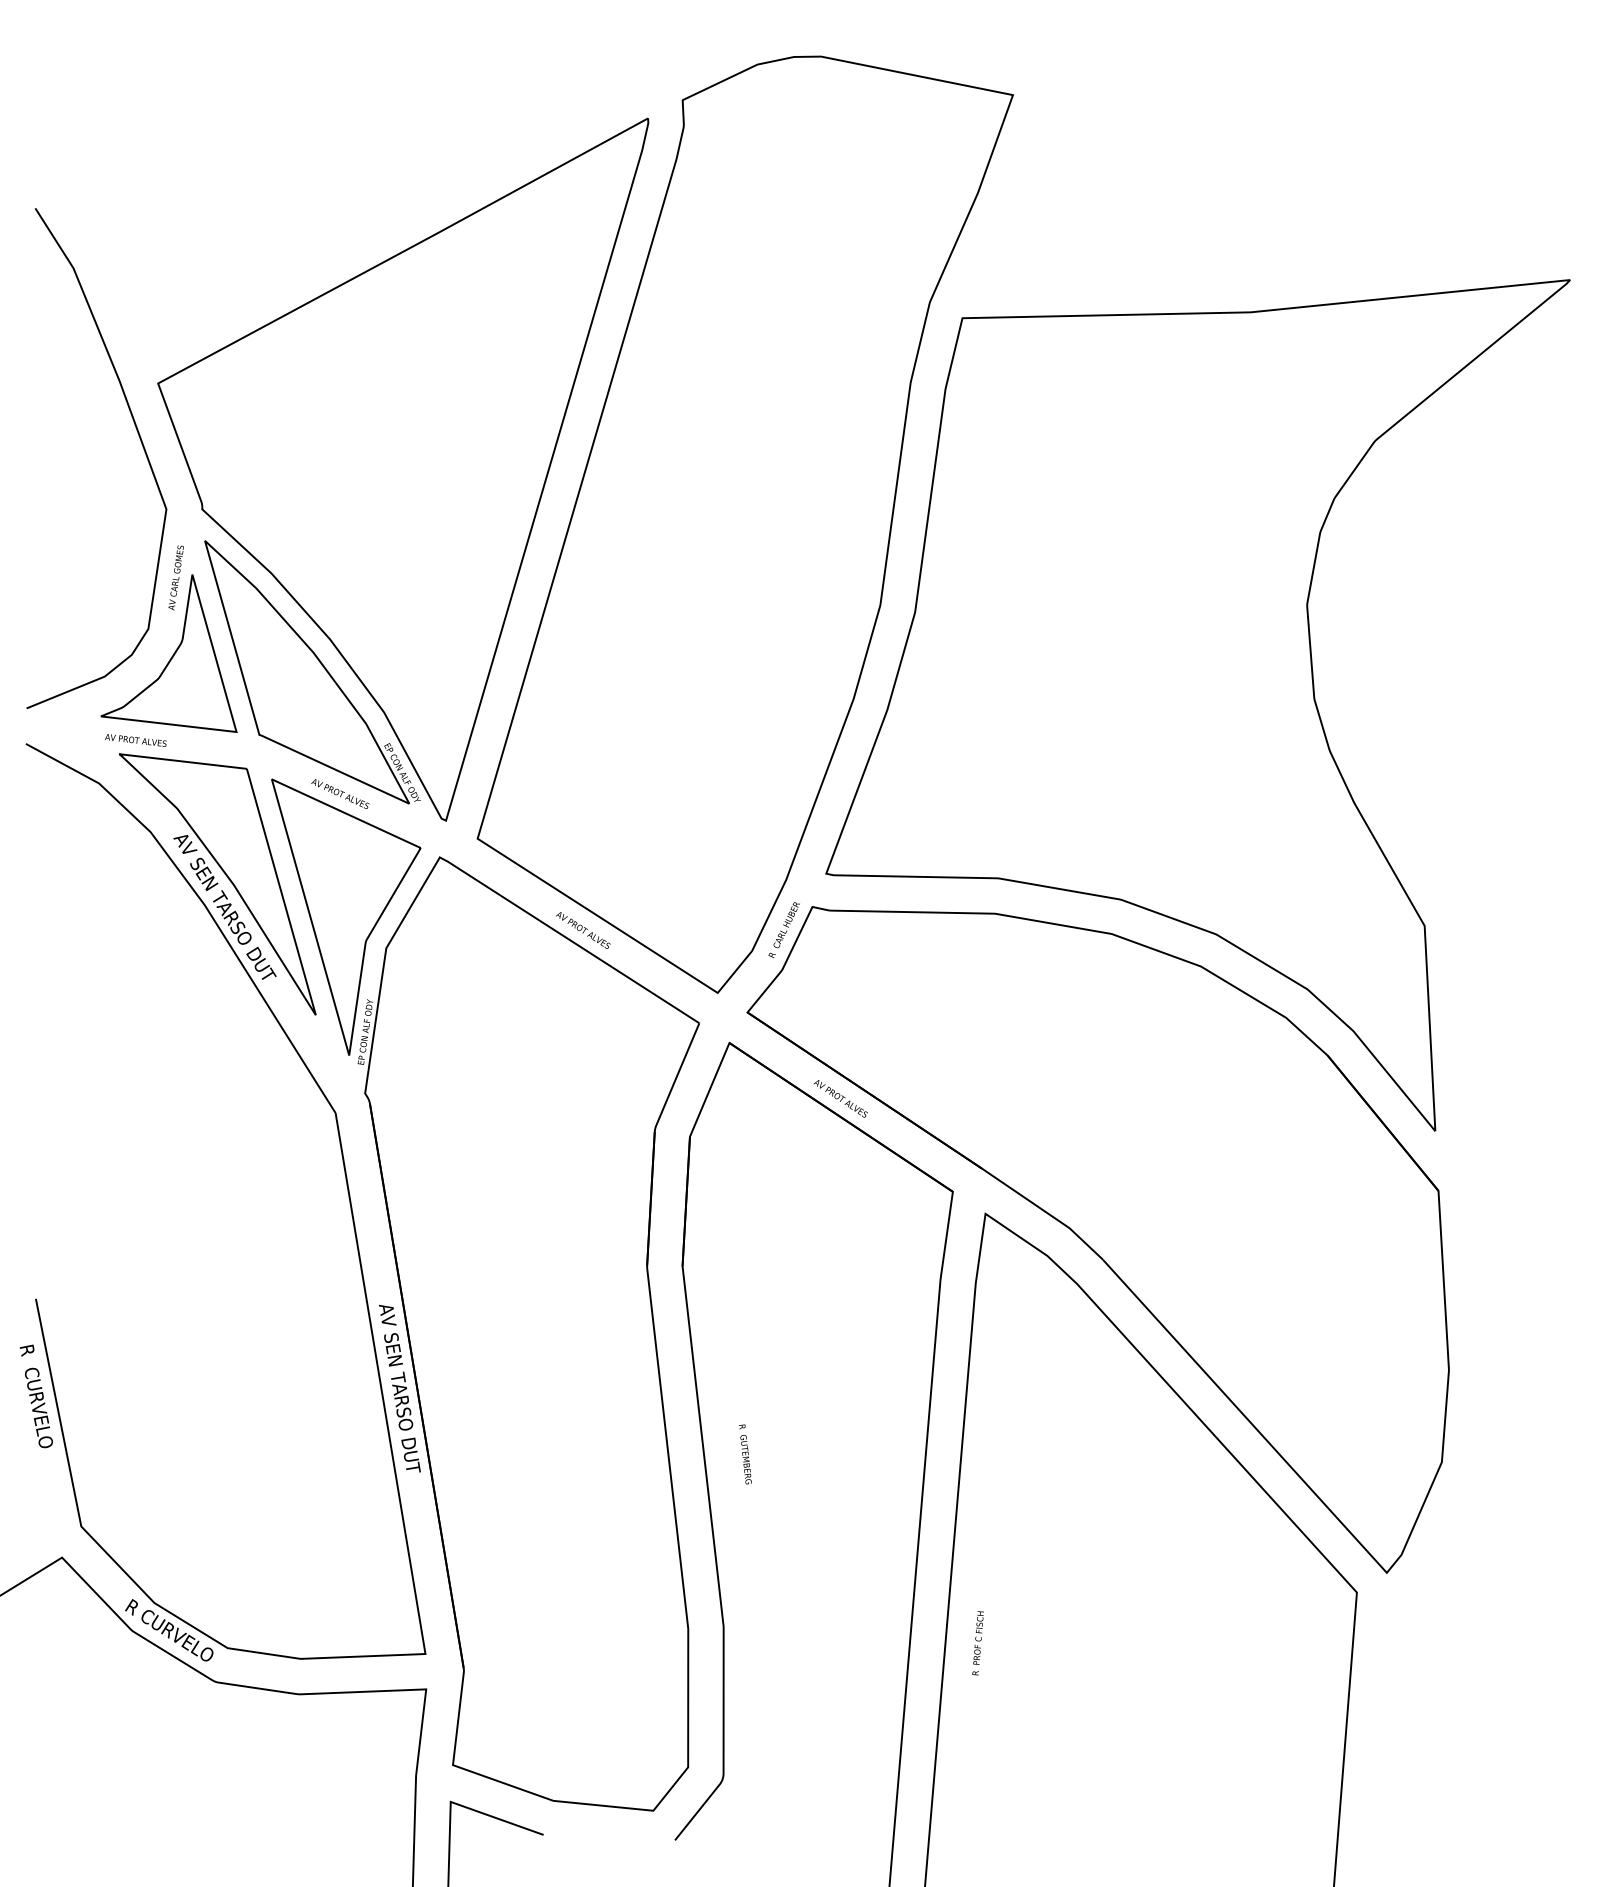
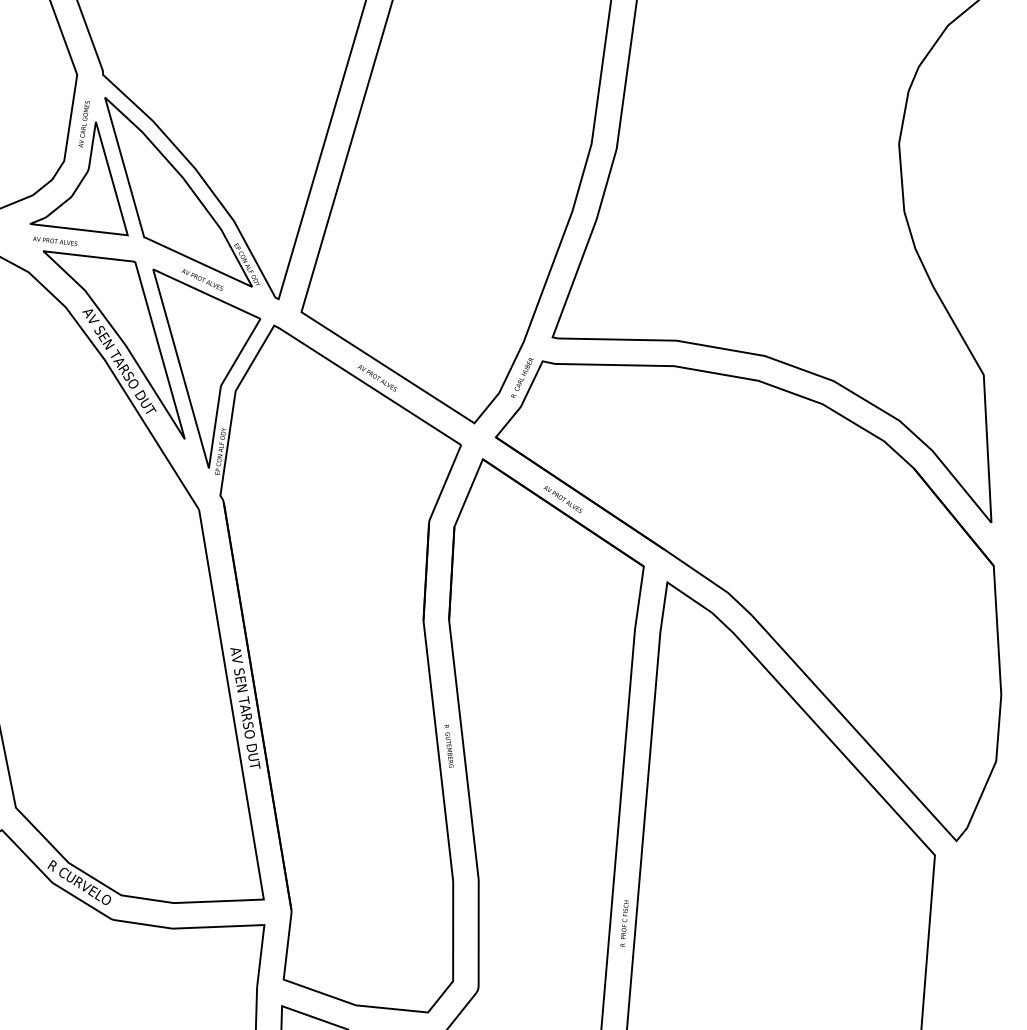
text: (745, 1454) -> (449, 746), moved
text: (977, 1643) -> (624, 923), moved

